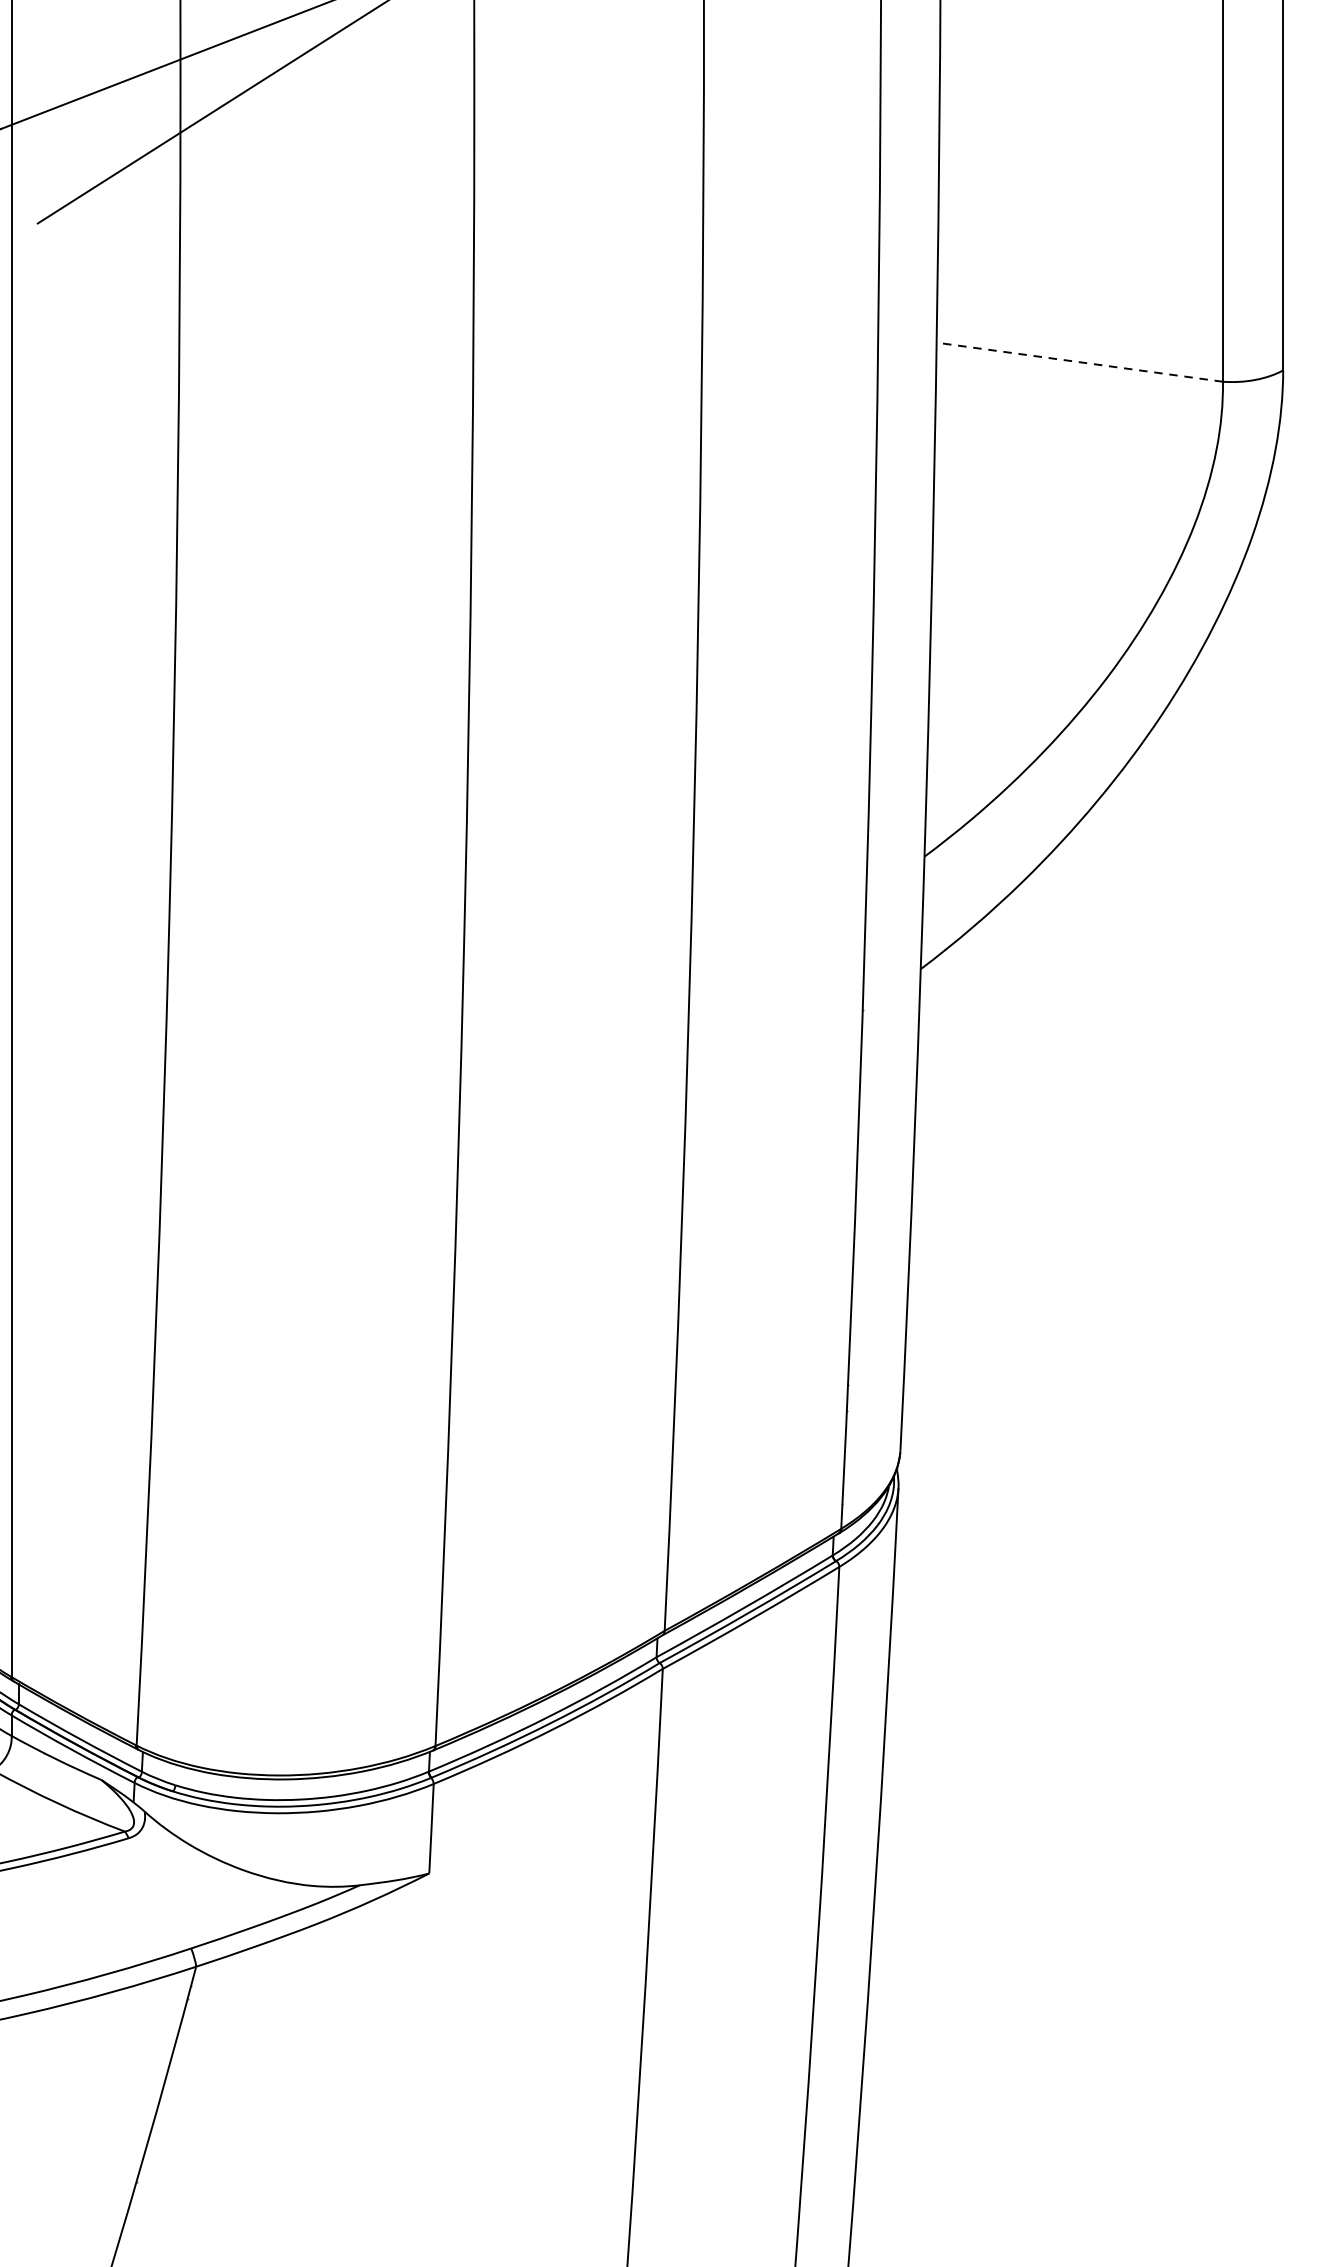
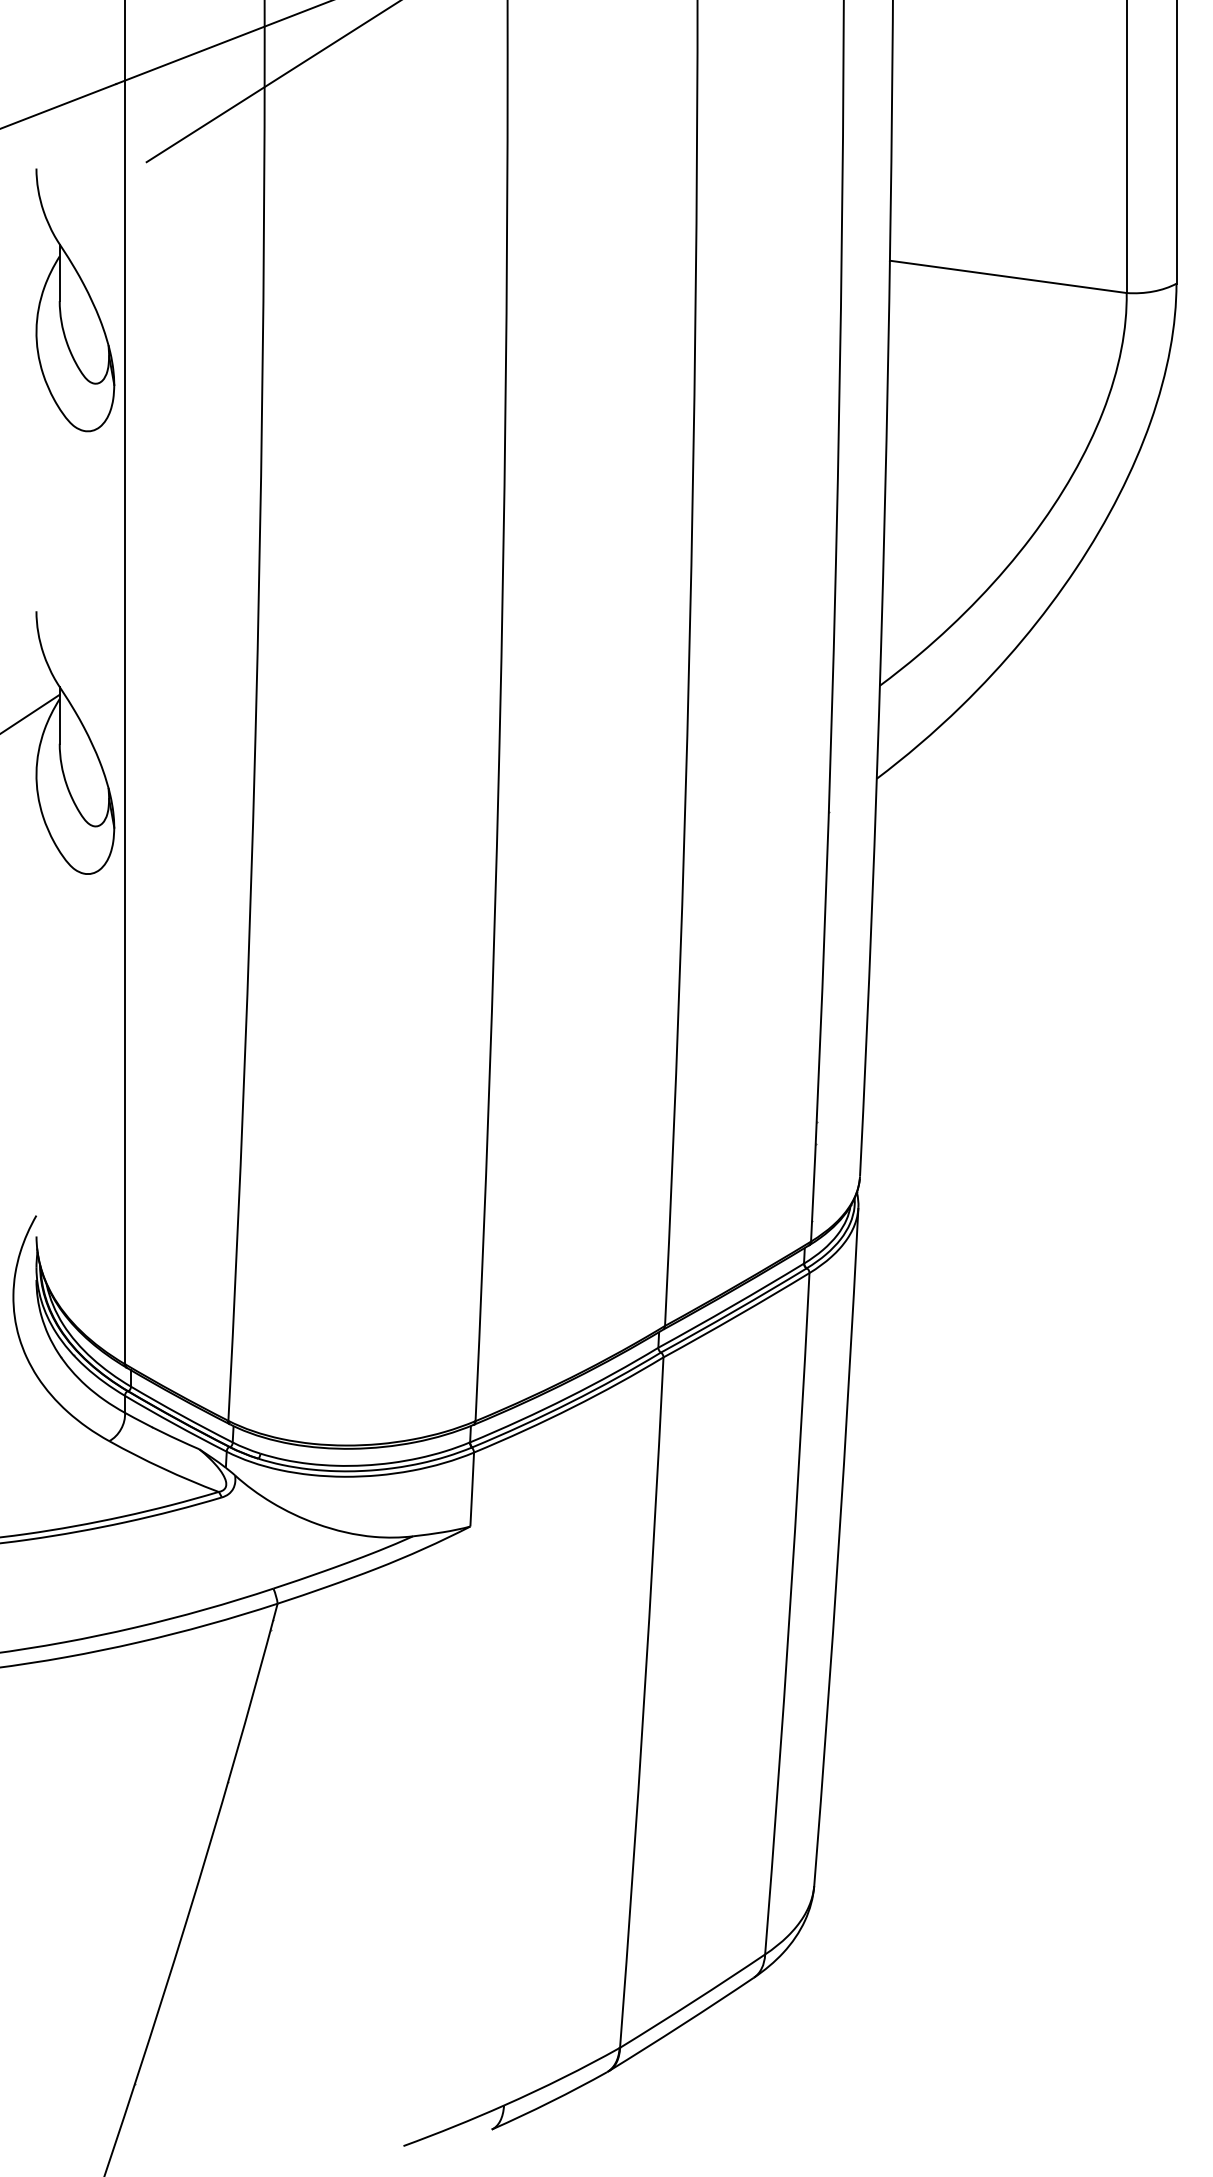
line: (1078, 361) -> (1007, 276), dashed -> solid

